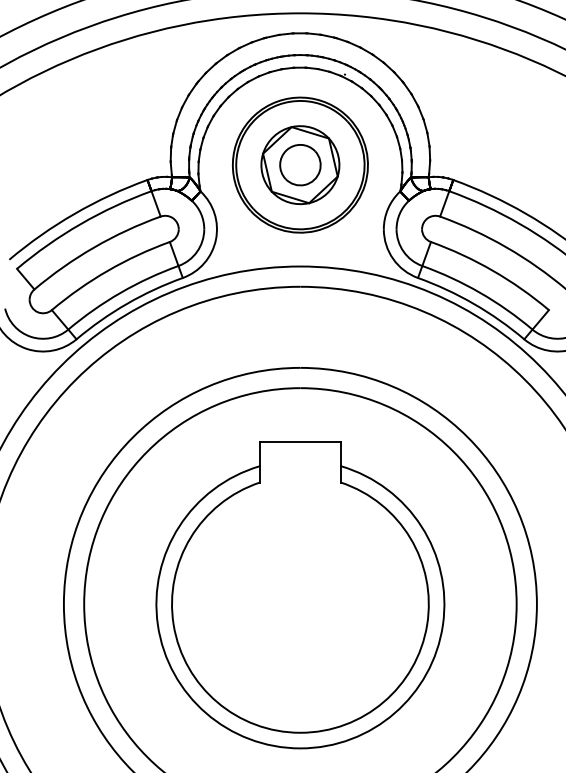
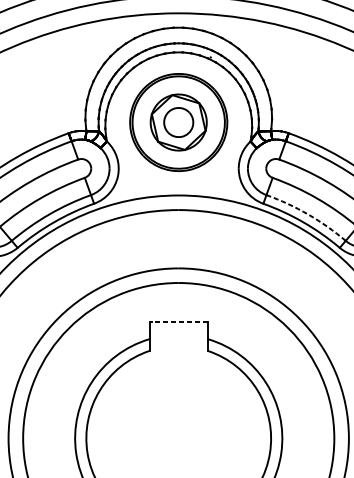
arc: (480, 292) -> (308, 214), solid -> dashed
line: (300, 442) -> (178, 322), solid -> dashed

